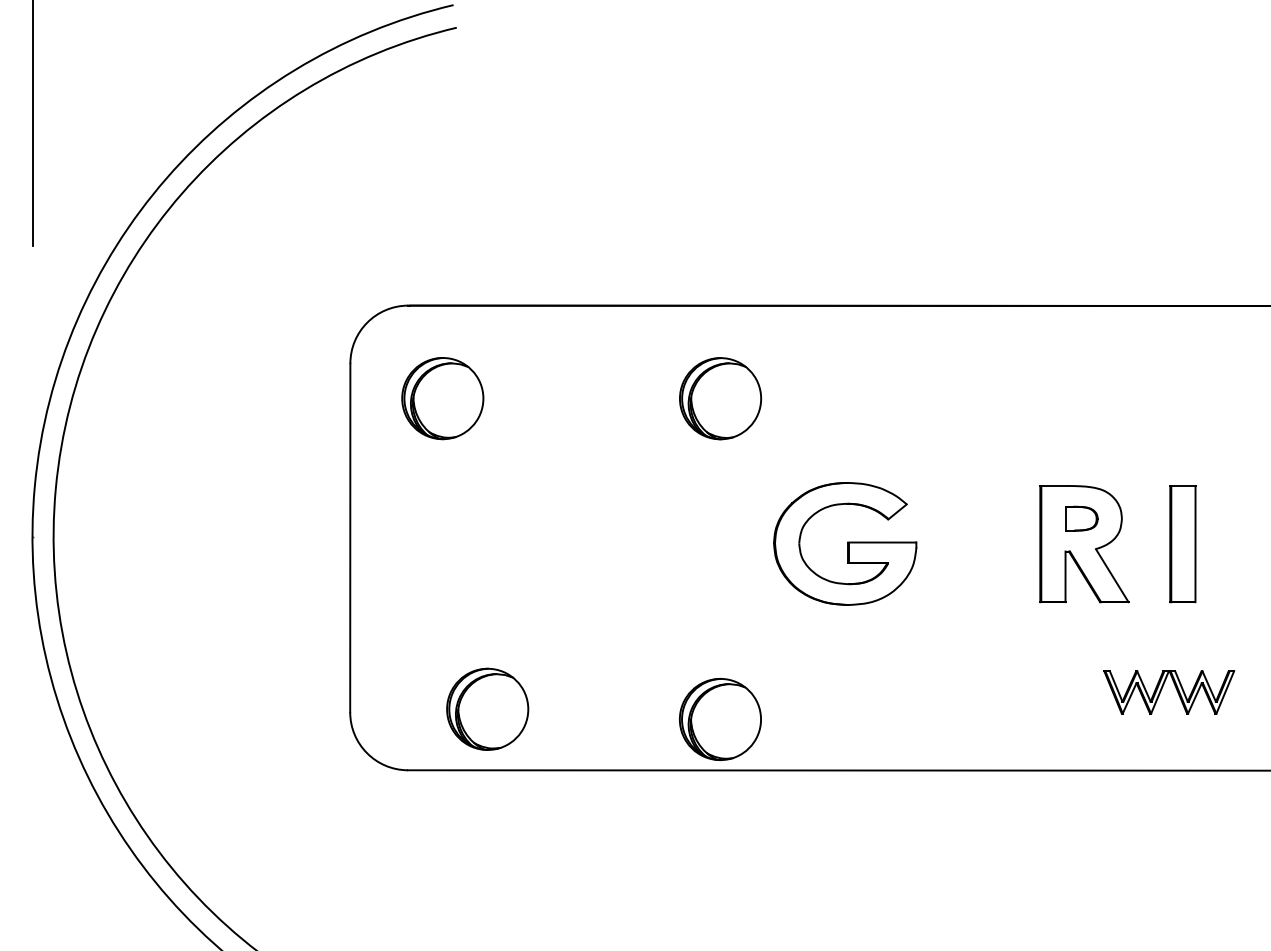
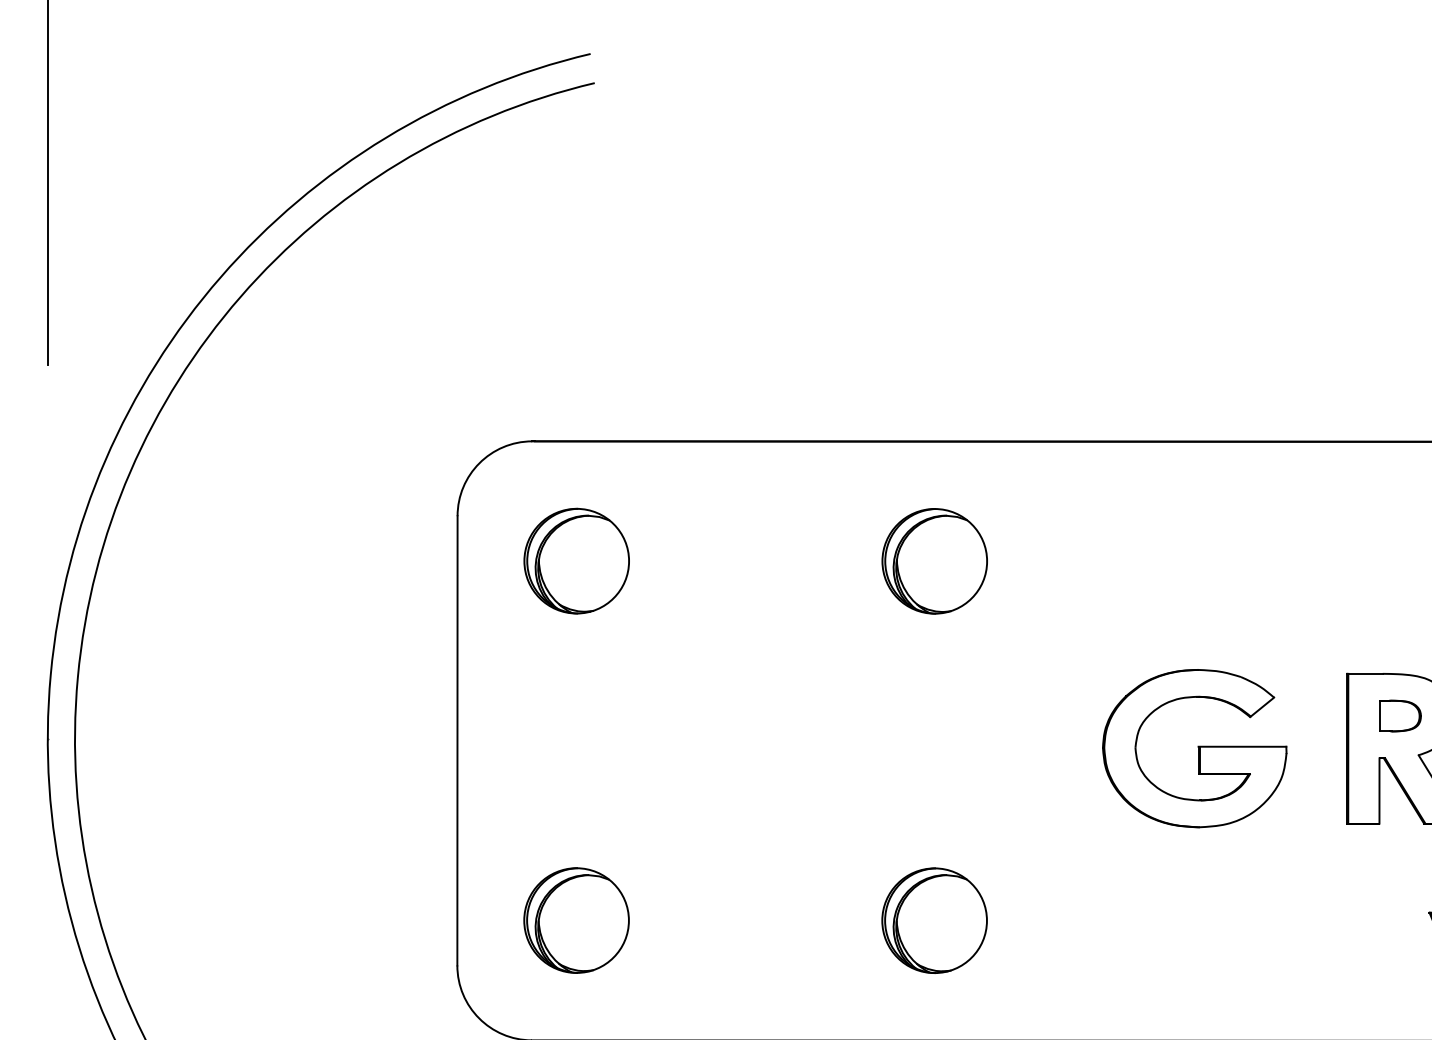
part: (845, 543) -> (1195, 748), moved
part: (487, 708) -> (576, 919), moved
part: (720, 719) -> (934, 920), moved

